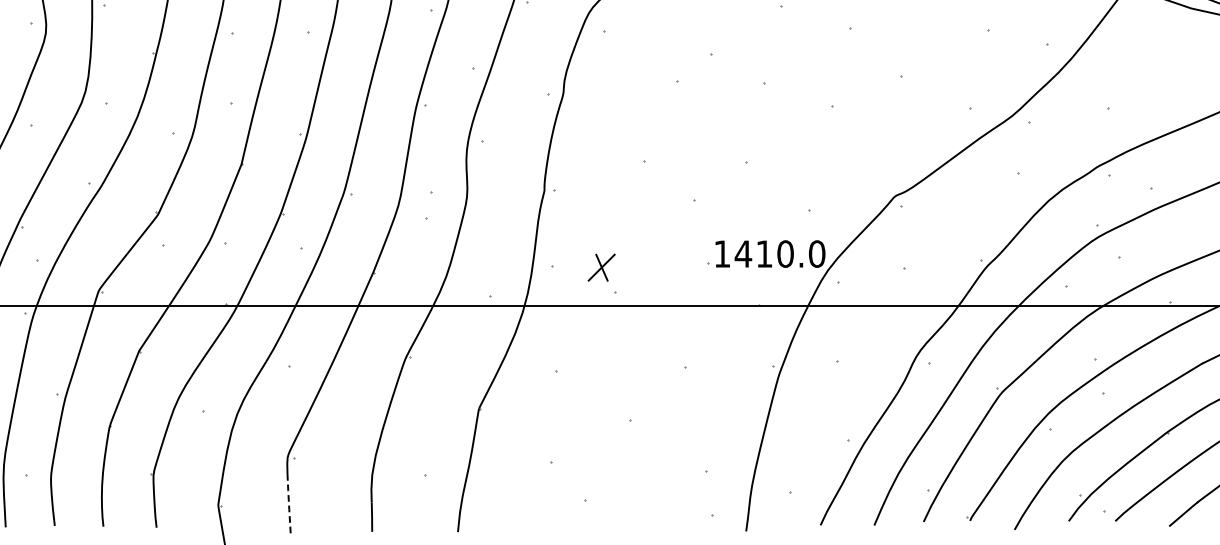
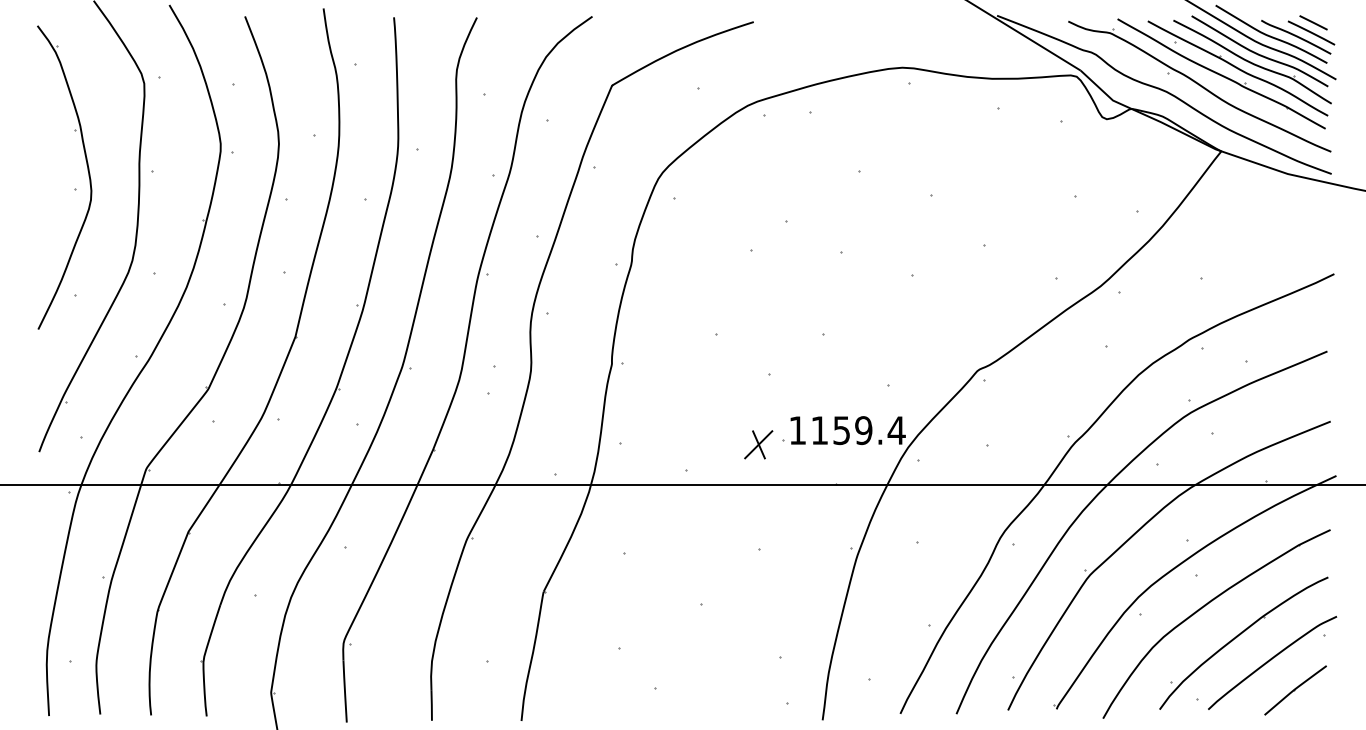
text: (779, 254) -> (857, 430), 1410.0 -> 1159.4
part: (601, 267) -> (758, 444), moved
line: (288, 503) -> (344, 691), dashed -> solid

